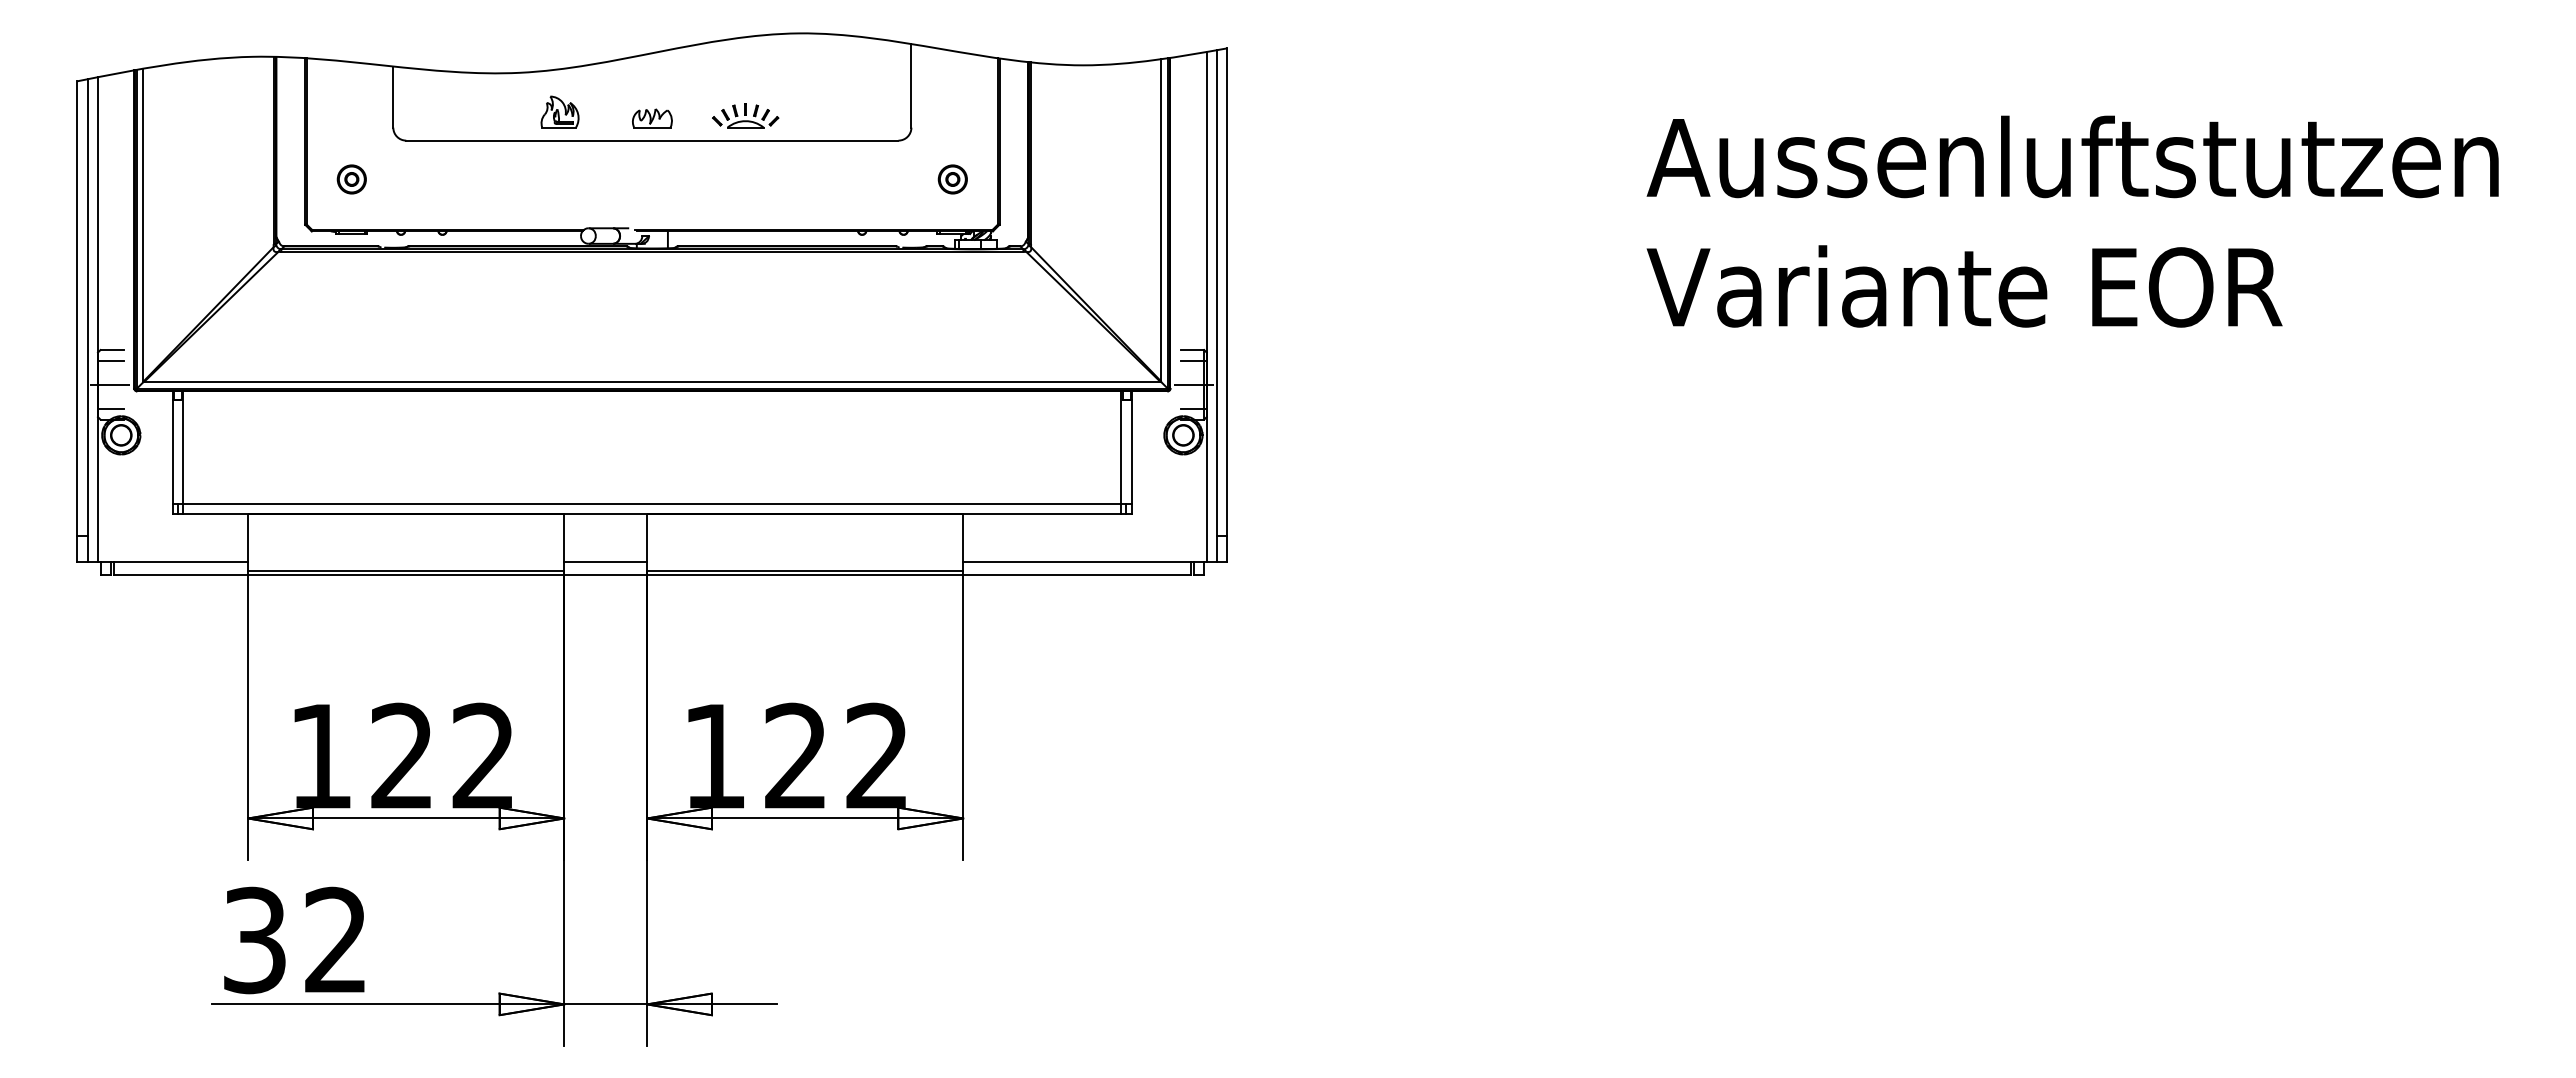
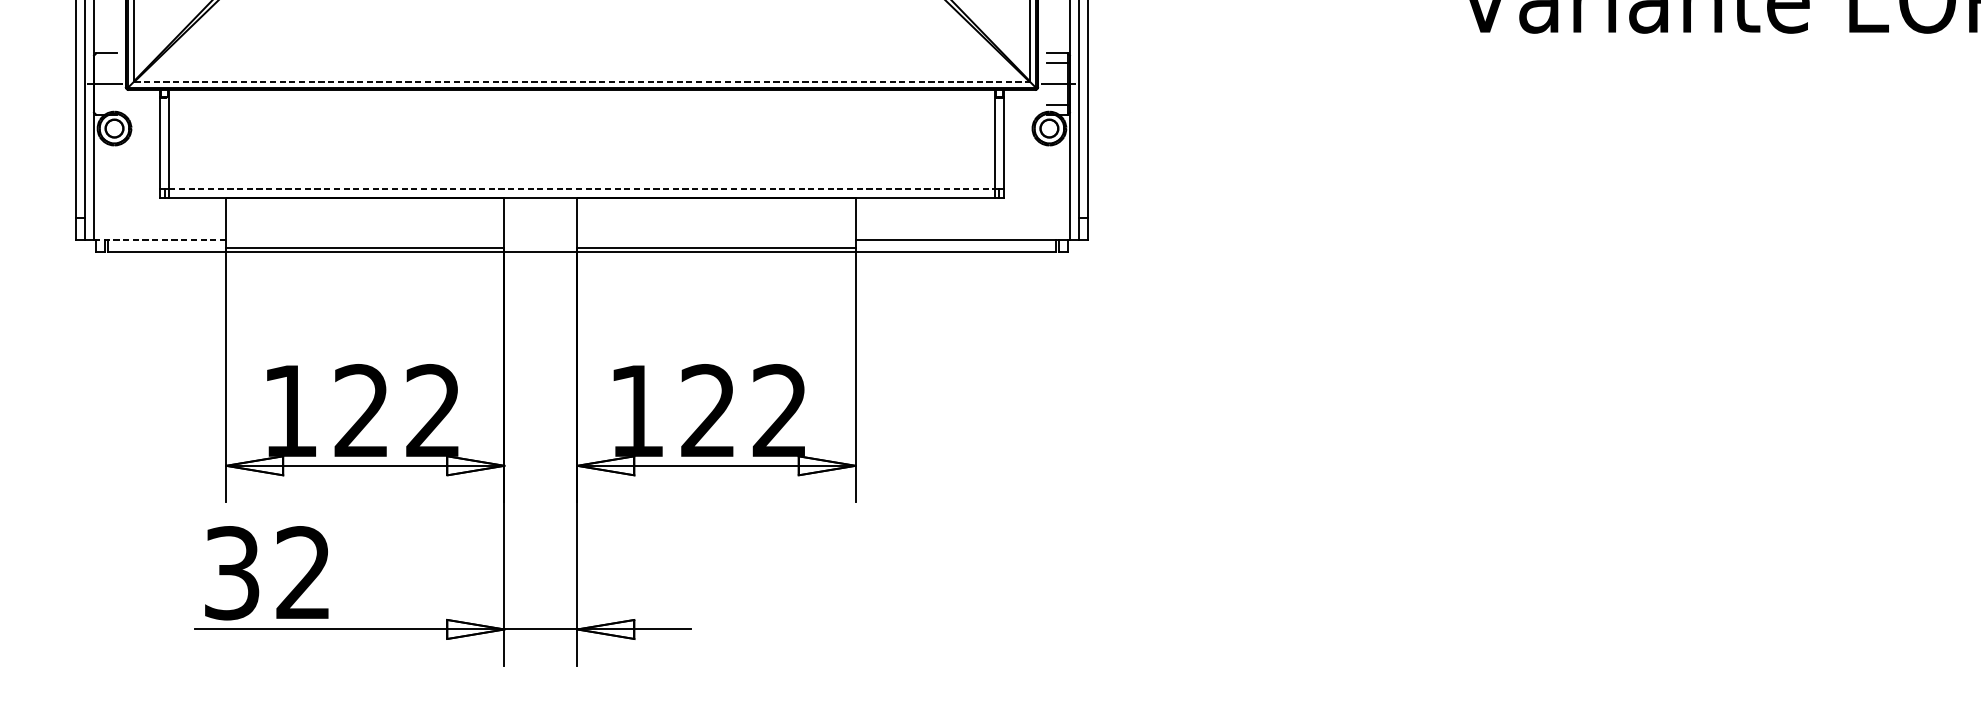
line: (110, 360) -> (105, 62), removed
line: (652, 382) -> (582, 82), solid -> dashed
line: (110, 408) -> (105, 104), removed
line: (652, 503) -> (582, 188), solid -> dashed
line: (173, 562) -> (160, 240), solid -> dashed
line: (605, 562) -> (540, 240), removed

